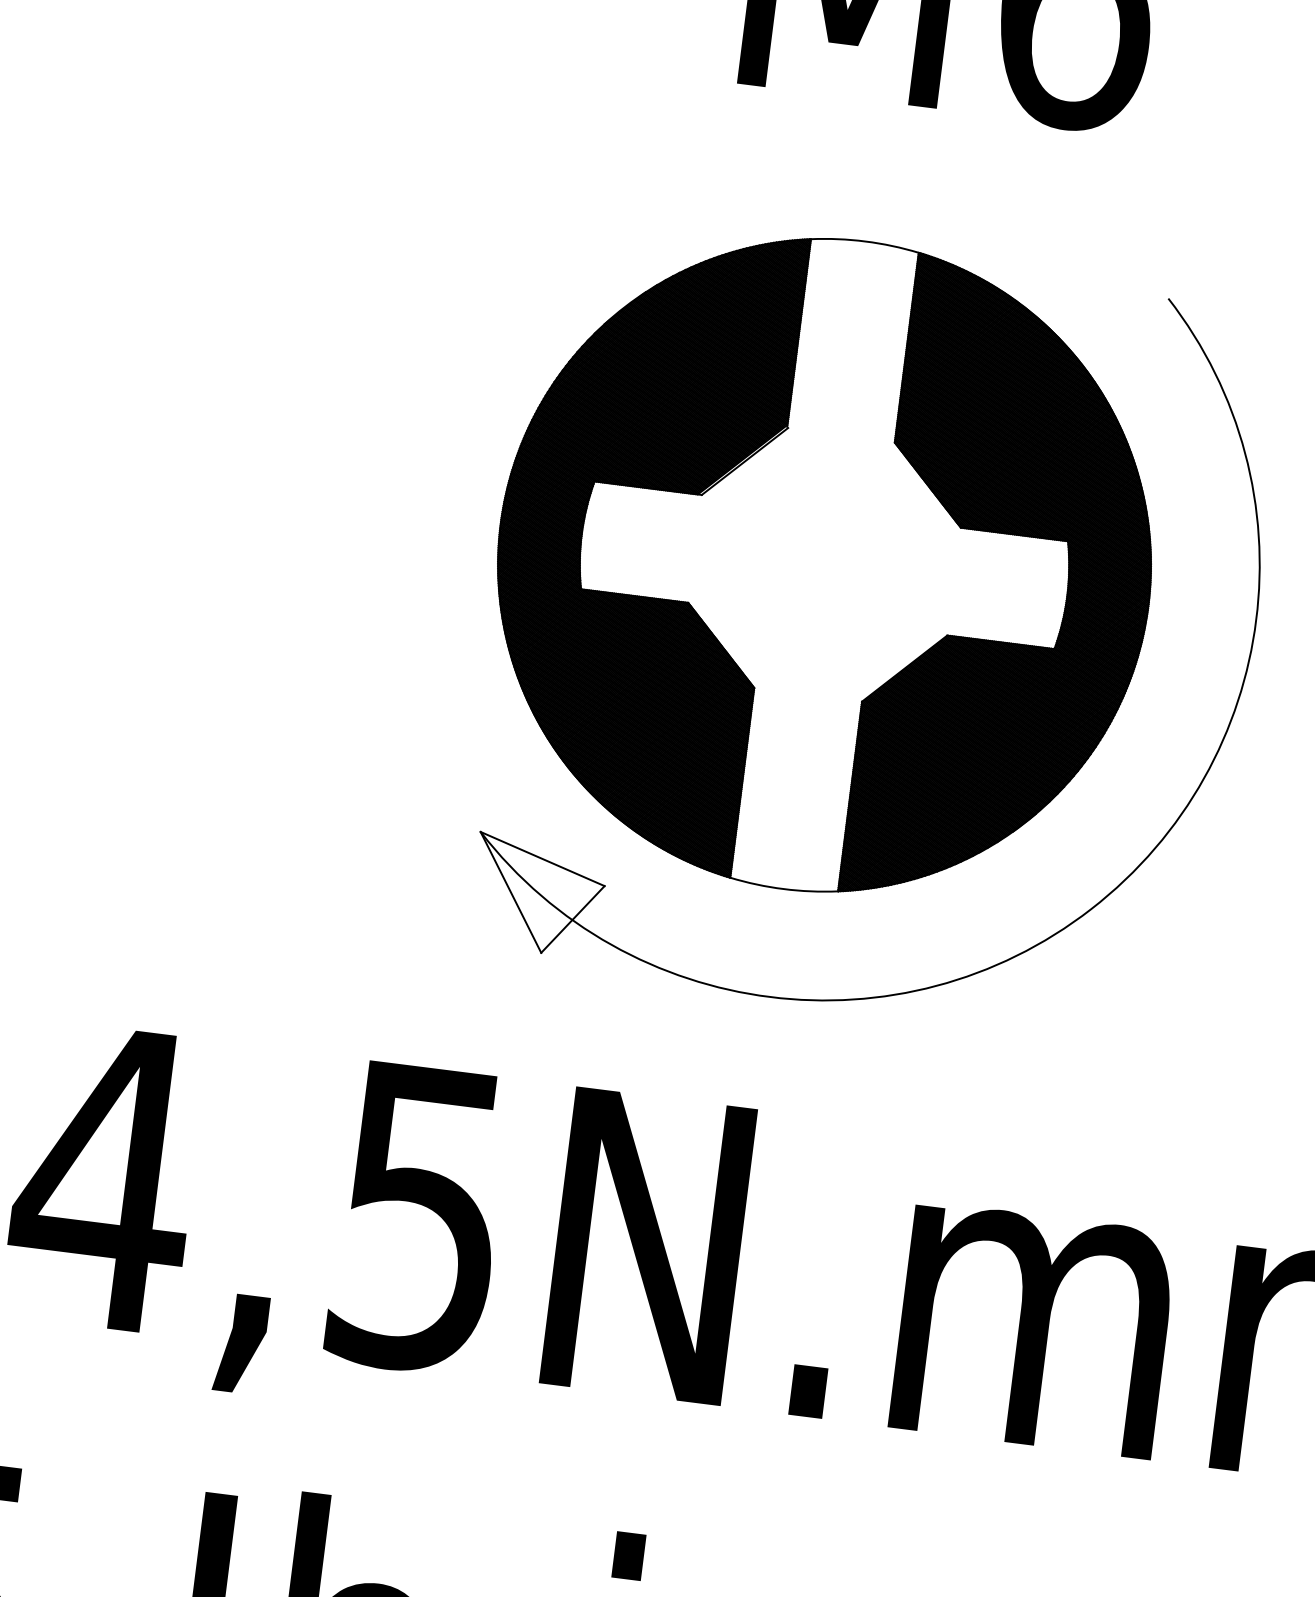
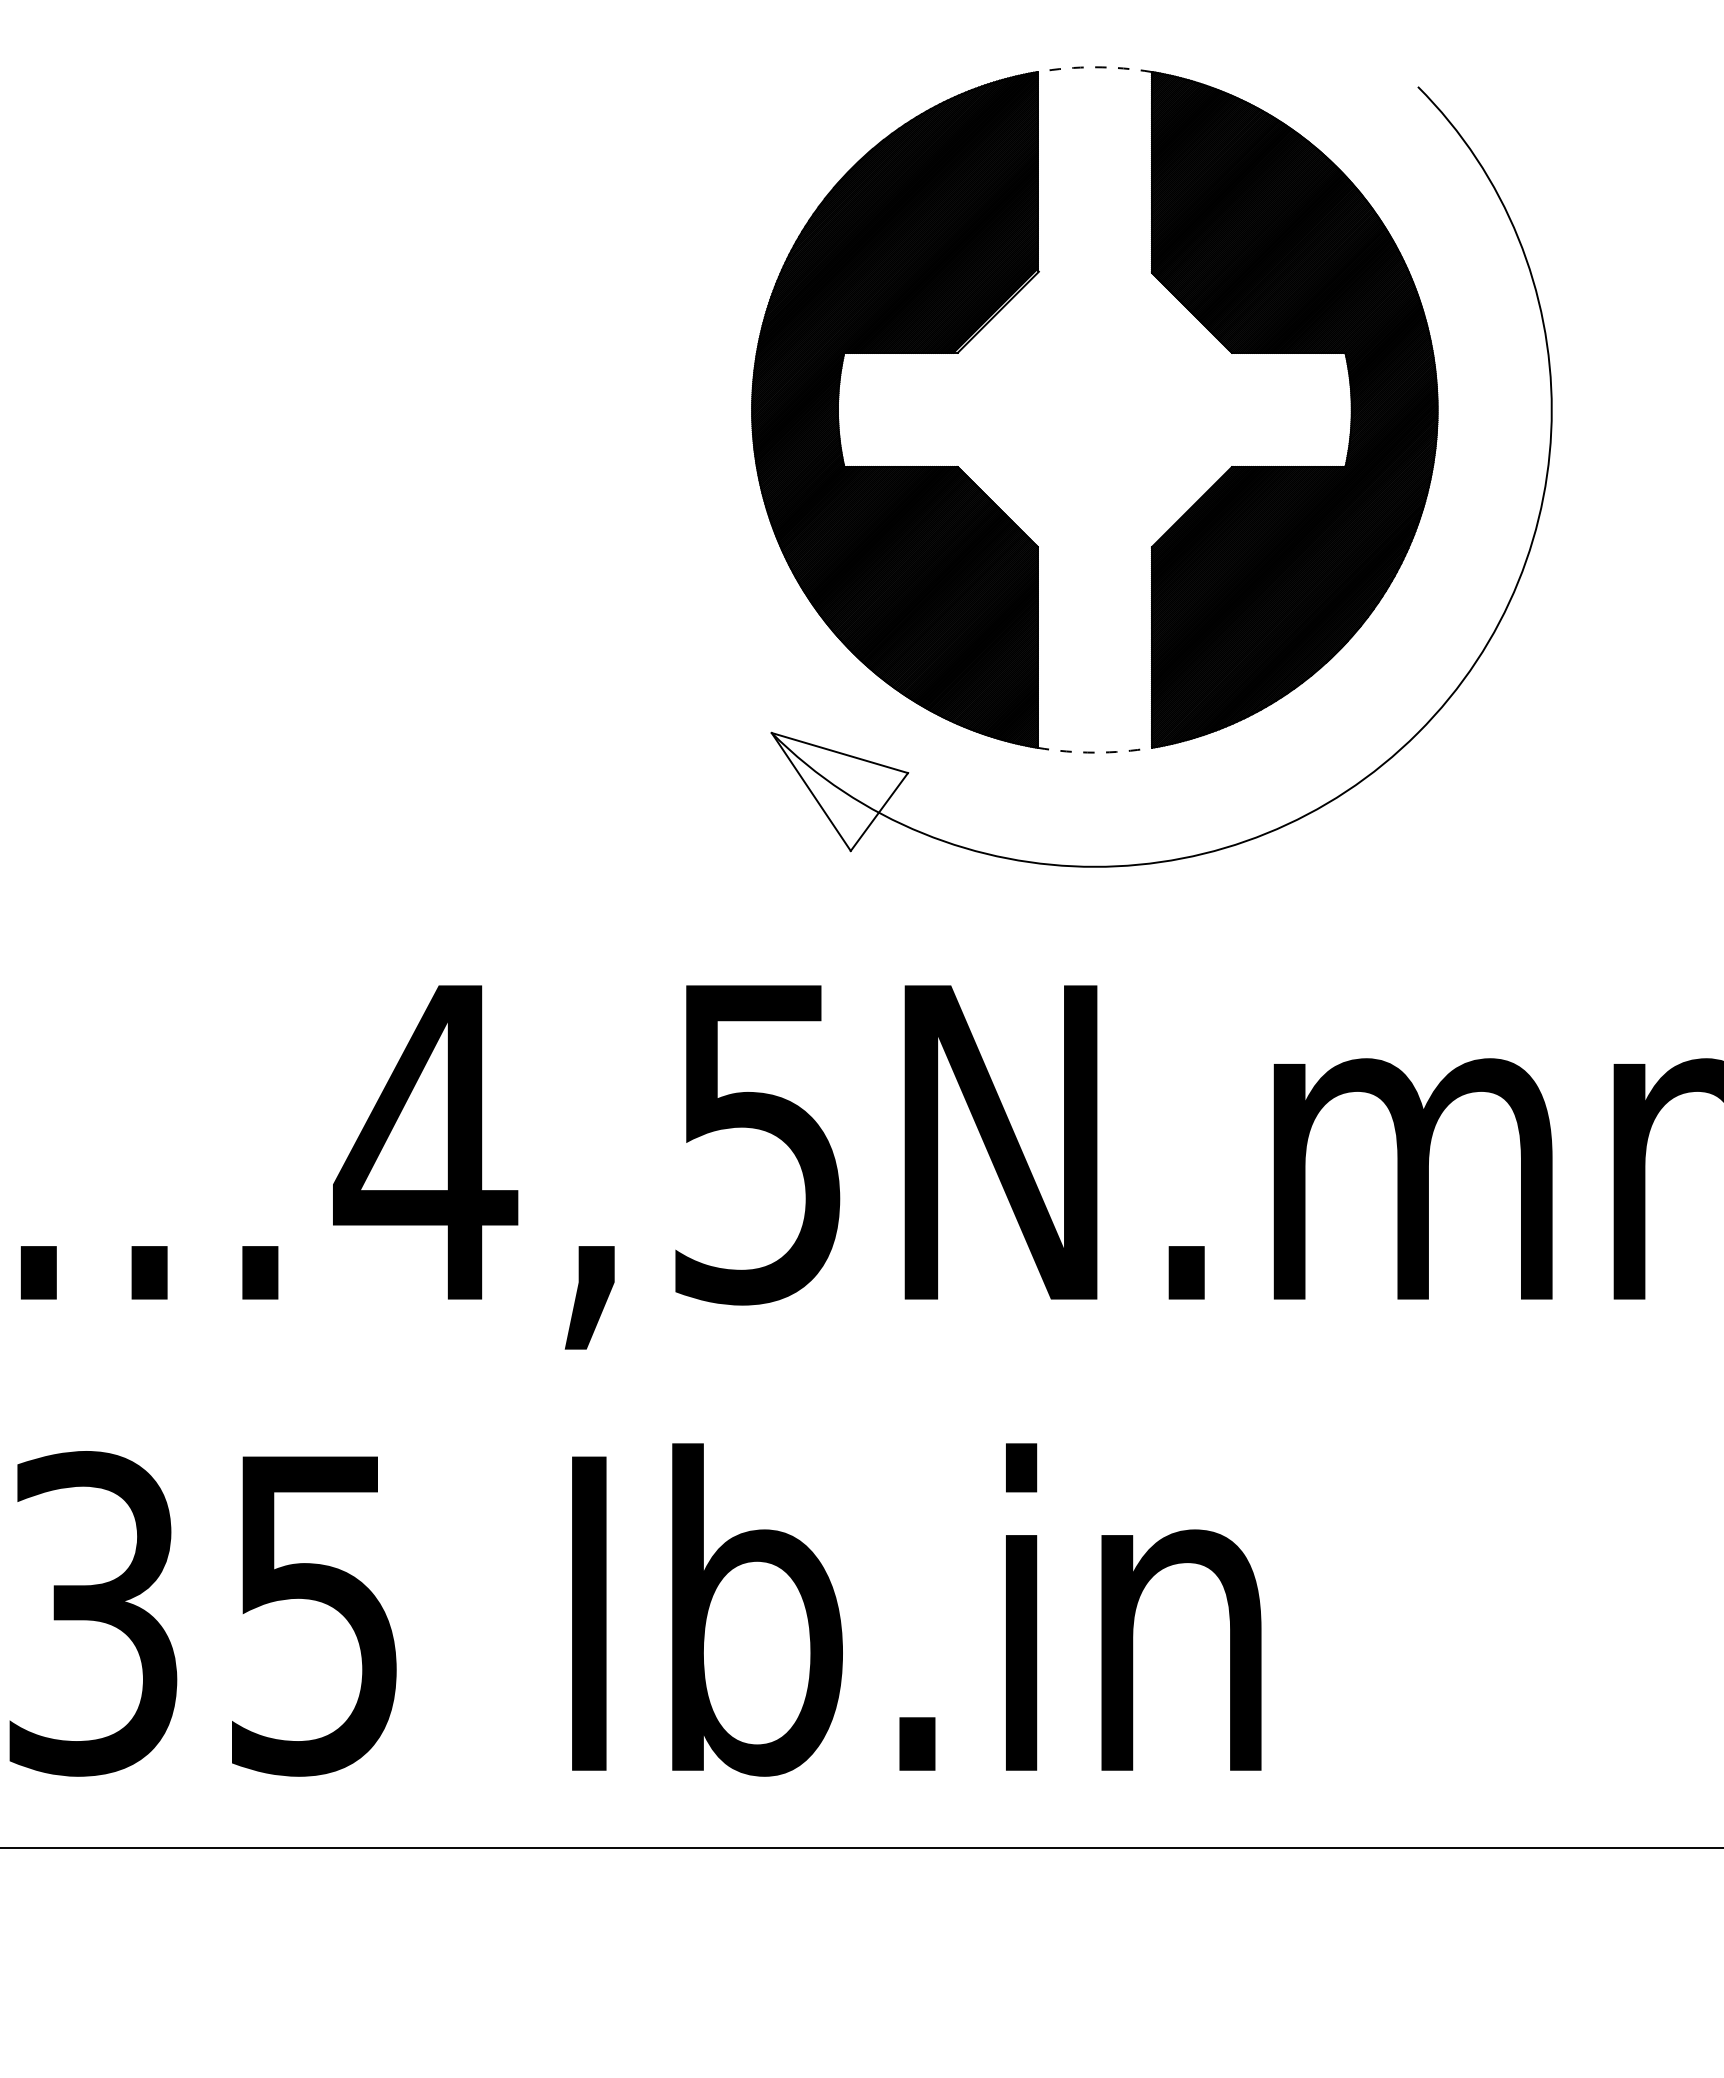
arc: (865, 241) -> (1094, 67), solid -> dashed
arc: (783, 888) -> (1094, 752), solid -> dashed

